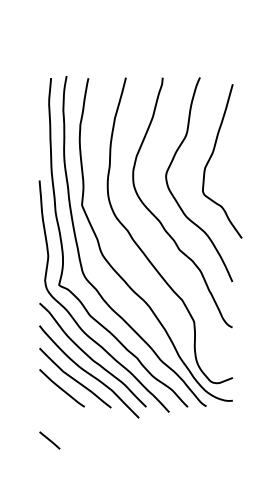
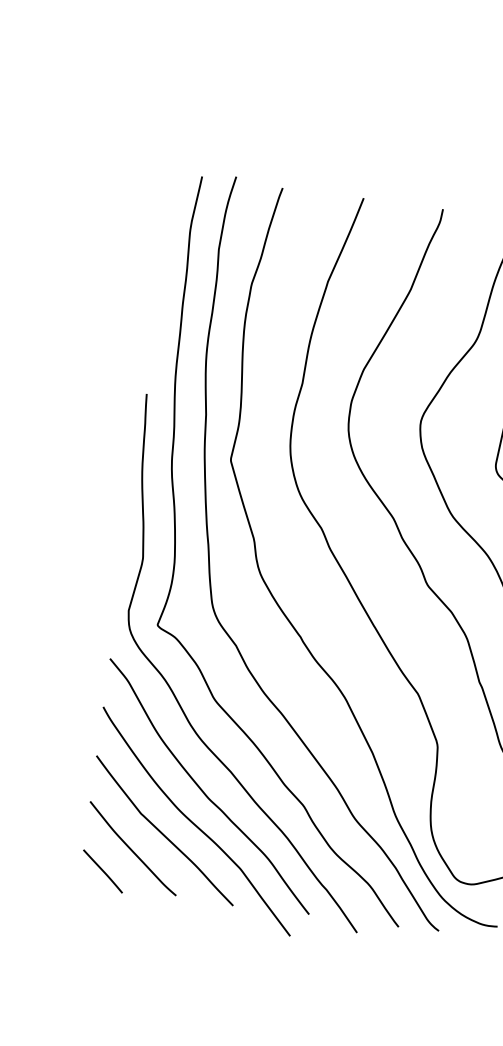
line: (49, 440) -> (102, 871), moved

